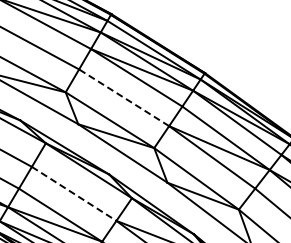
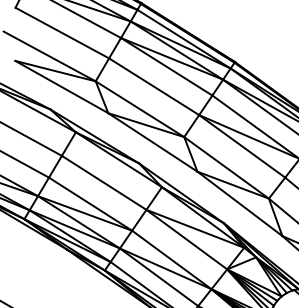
line: (123, 97) -> (153, 86), dashed -> solid
line: (74, 194) -> (104, 183), dashed -> solid

